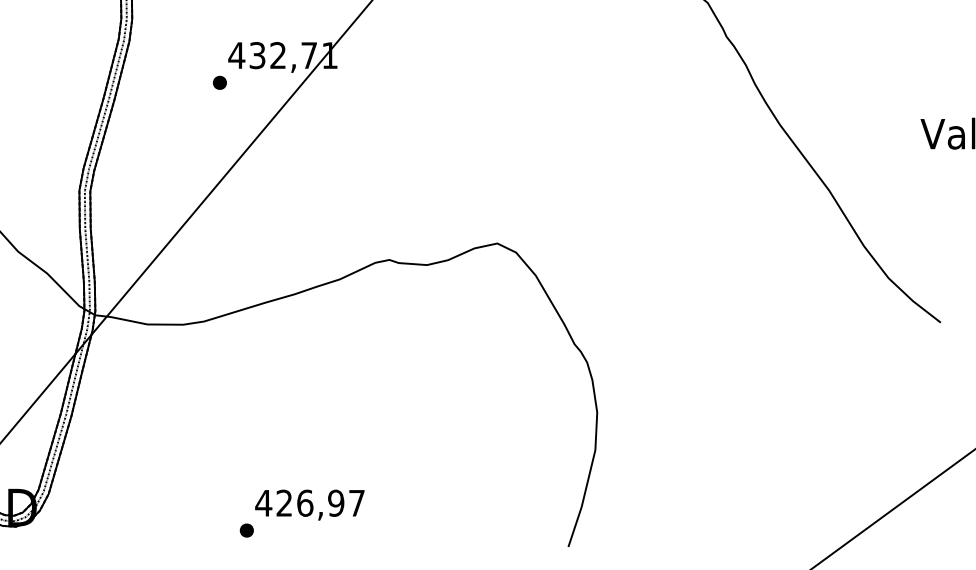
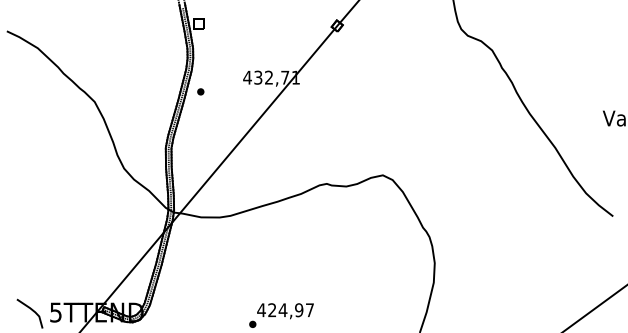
part: (219, 82) -> (200, 91), moved
text: (304, 503) -> (282, 310), 426,97 -> 424,97

